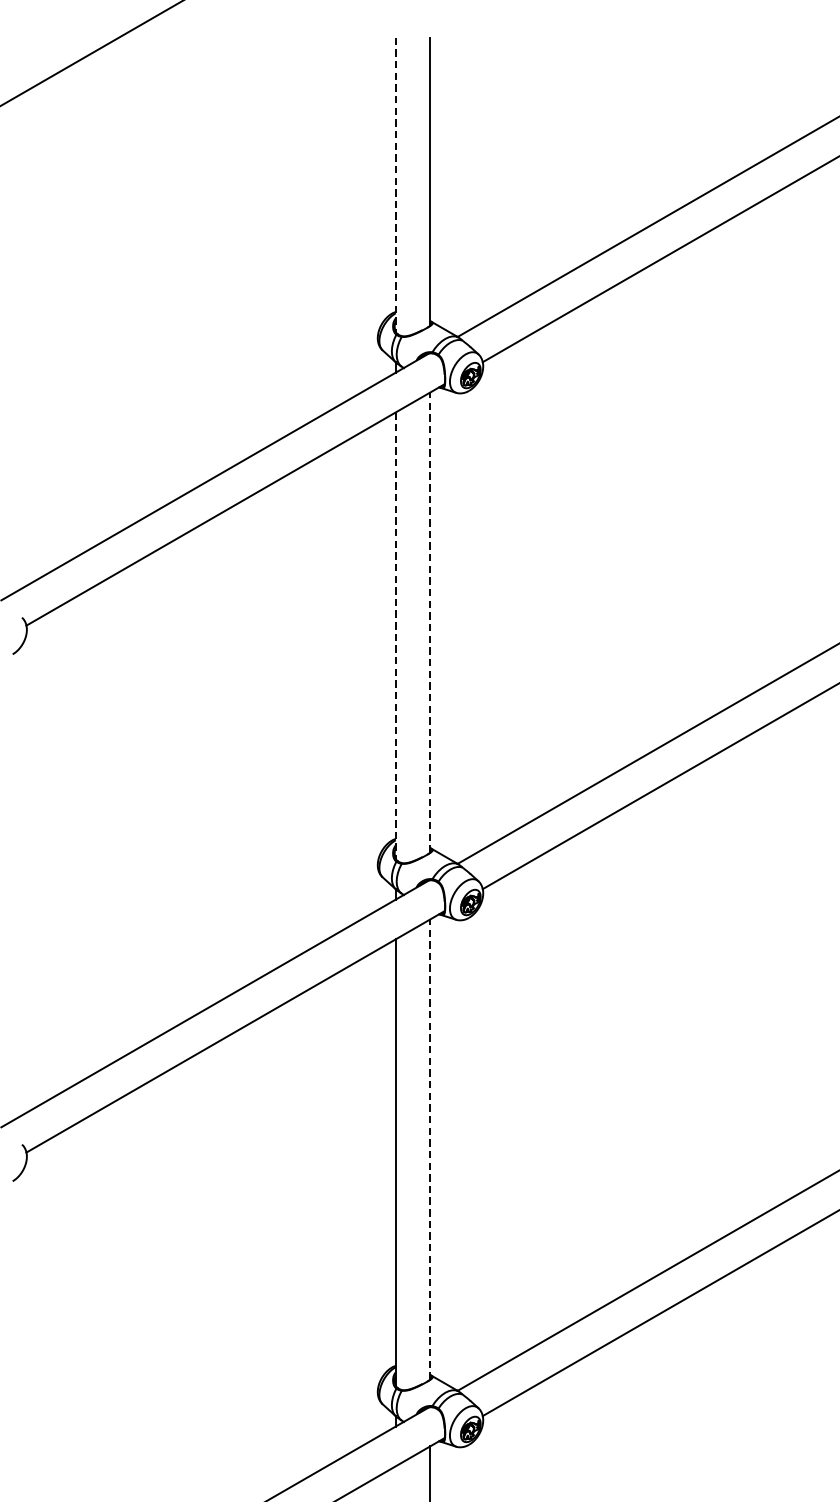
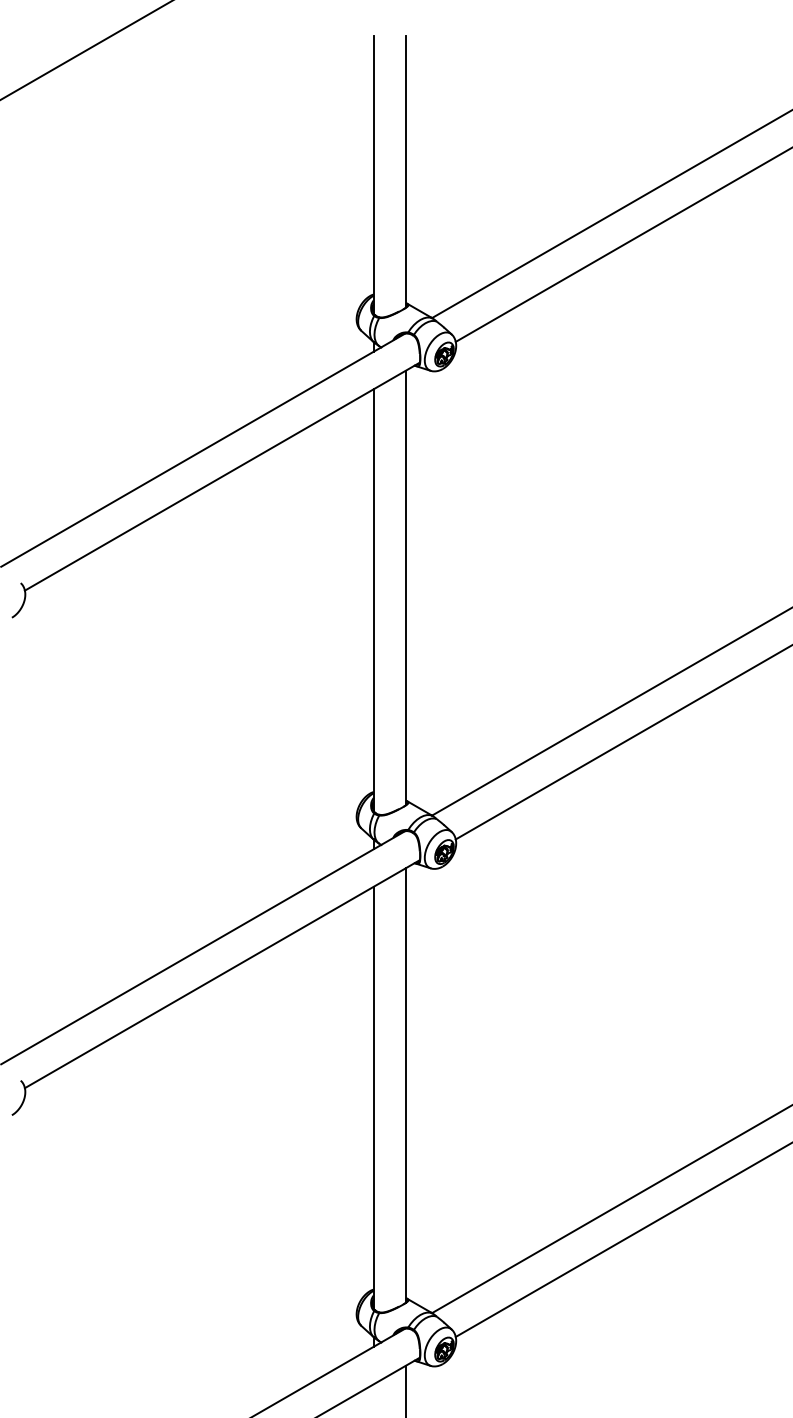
line: (395, 184) -> (373, 174), dashed -> solid
line: (430, 622) -> (406, 587), dashed -> solid
line: (395, 636) -> (373, 600), dashed -> solid
line: (430, 1148) -> (406, 1084), dashed -> solid

